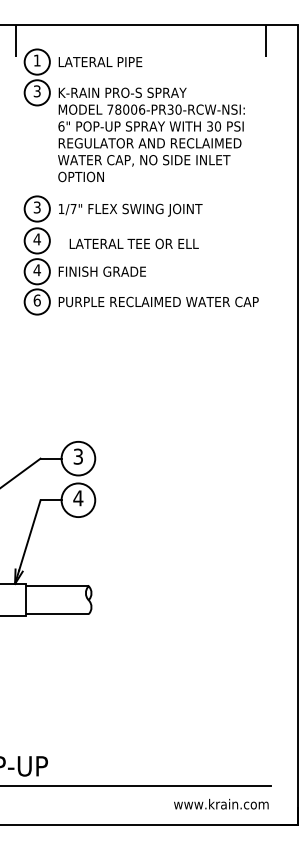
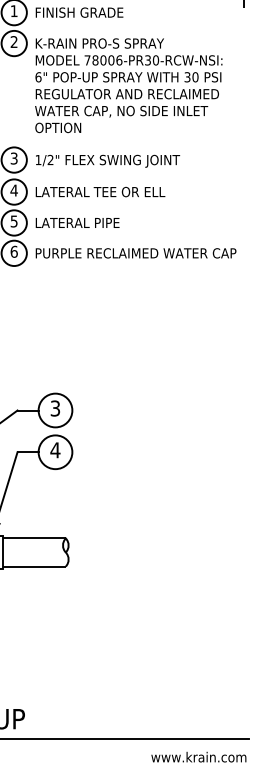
text: (102, 61) -> (79, 12), LATERAL PIPE -> FINISH GRADE
text: (36, 91) -> (13, 42), 3 -> 2
text: (73, 208) -> (50, 159), 1/7" -> 1/2"
text: (133, 243) -> (99, 191), moved
text: (37, 270) -> (14, 221), 4 -> 5
text: (102, 271) -> (79, 222), FINISH GRADE -> LATERAL PIPE

